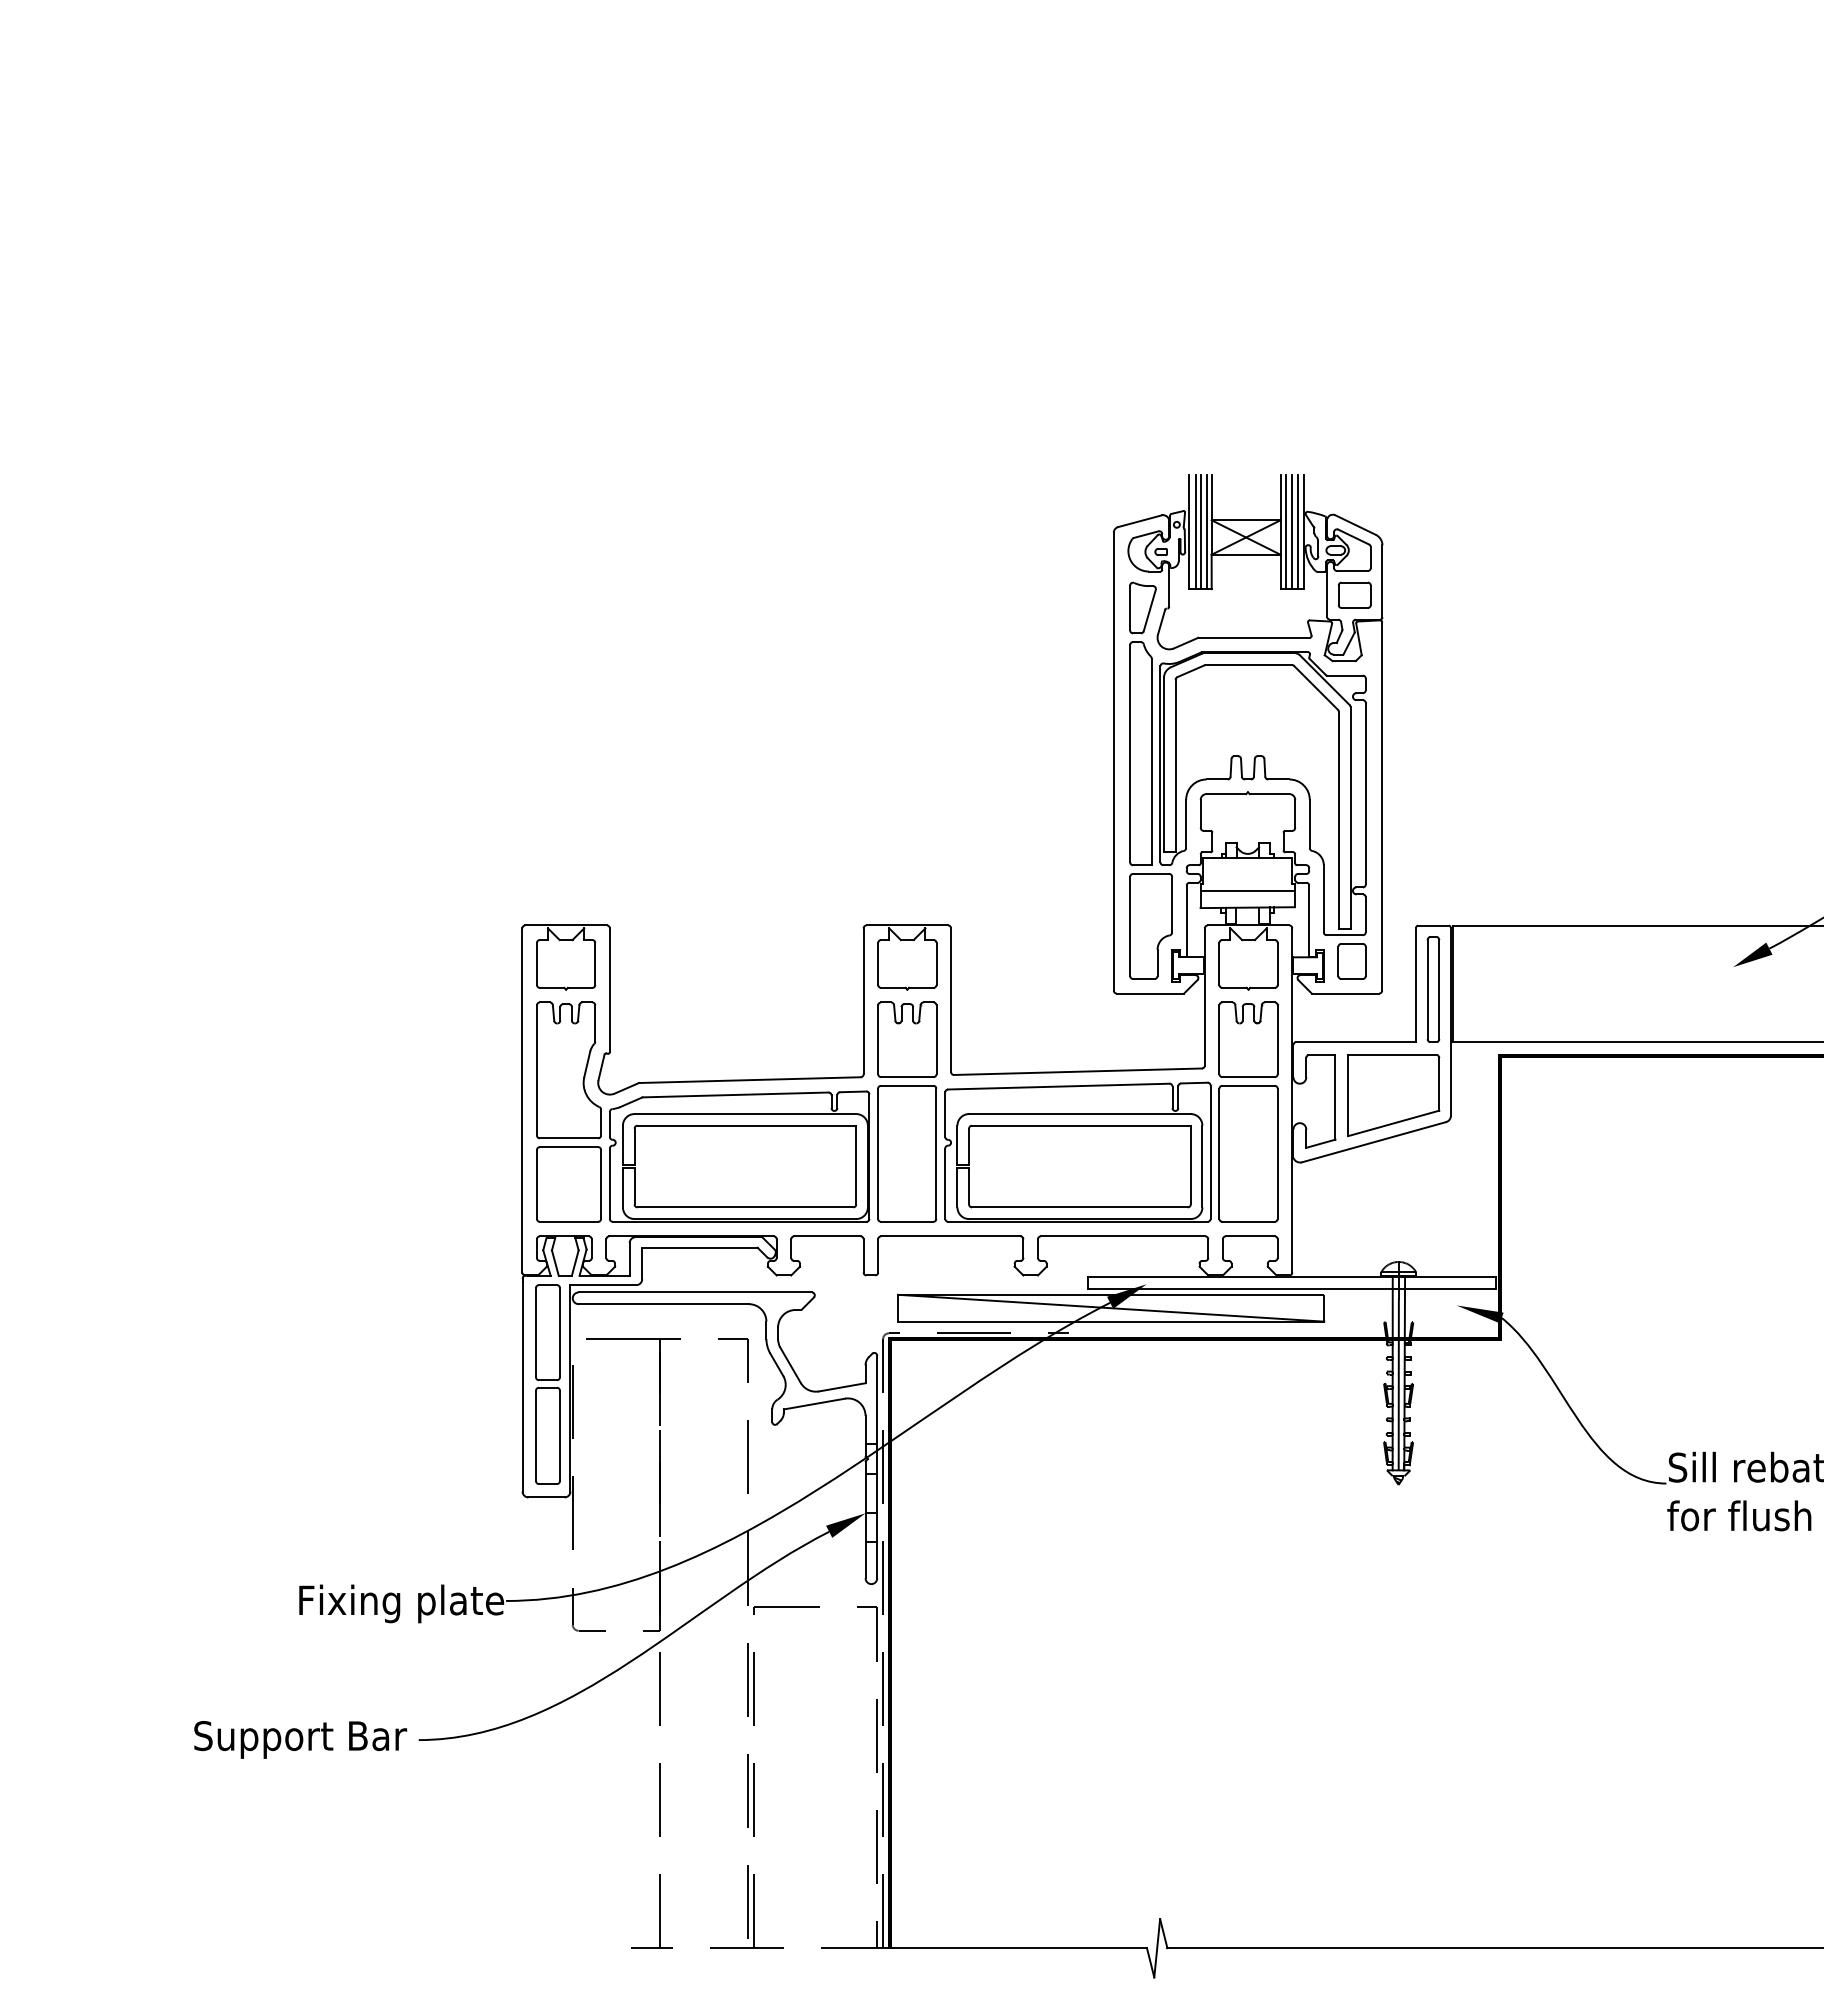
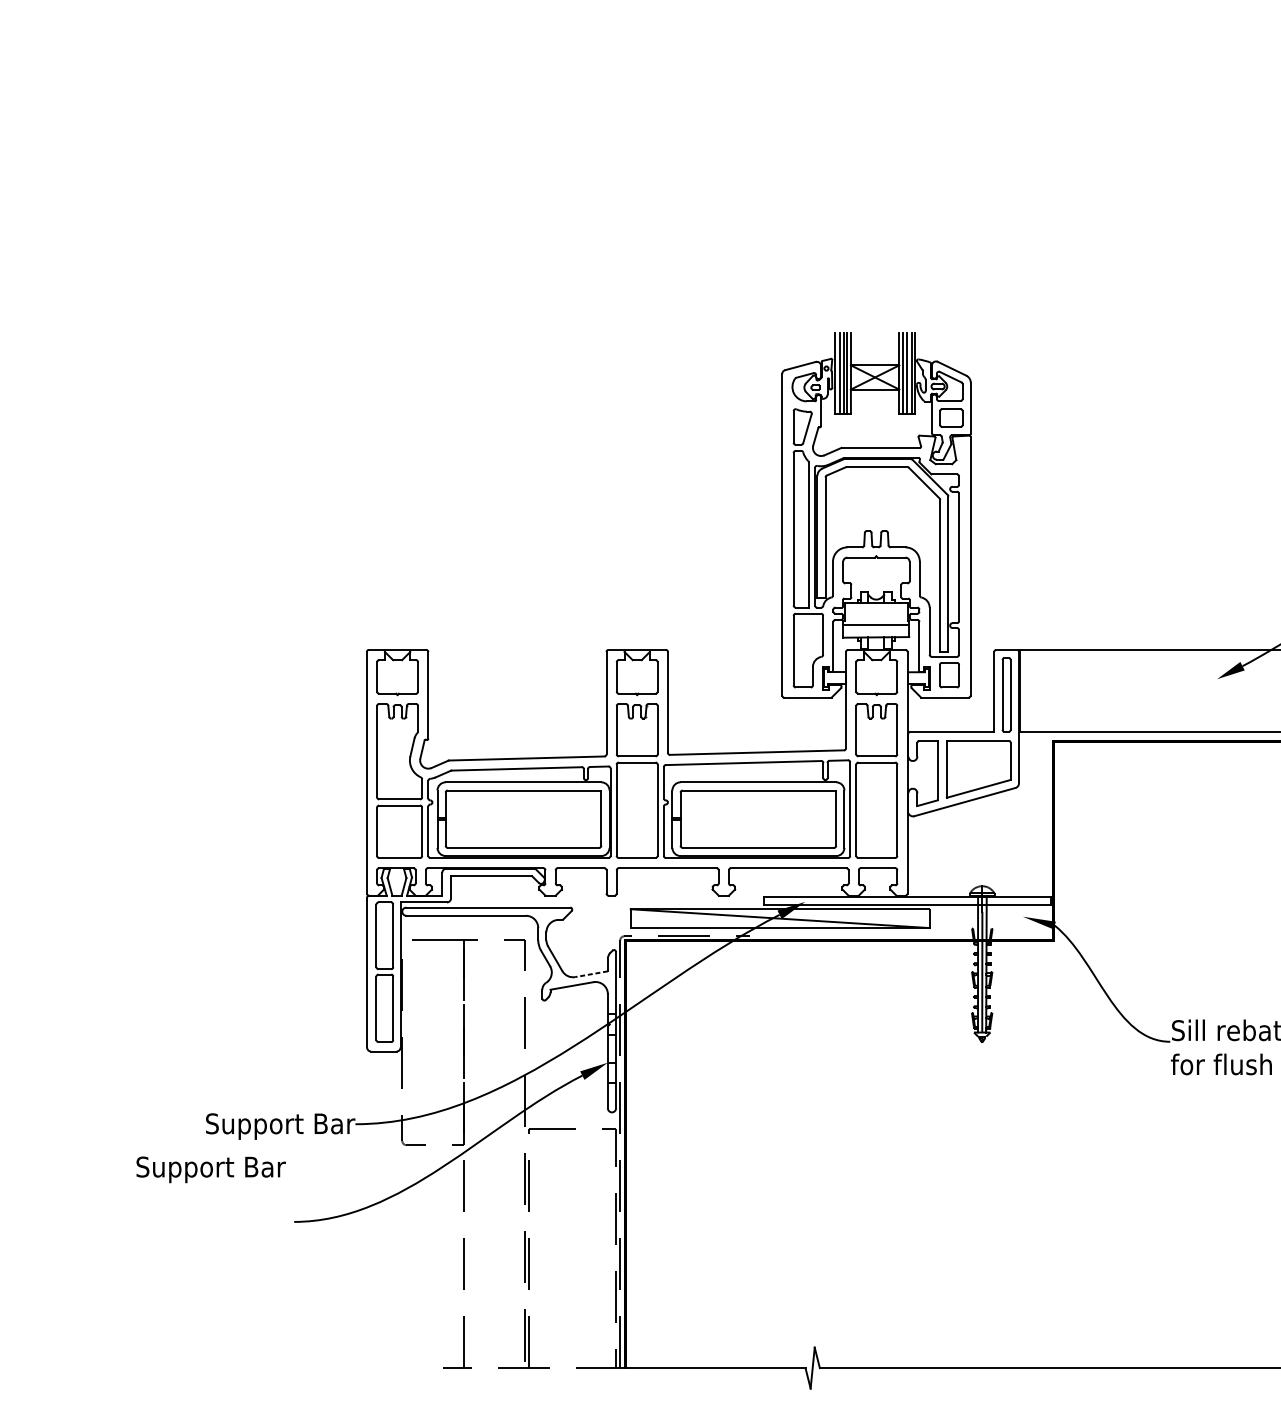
line: (842, 1387) -> (591, 974), solid -> dashed
text: (399, 1603) -> (280, 1126), Fixing plate -> Support Bar
text: (300, 1739) -> (211, 1169), moved

